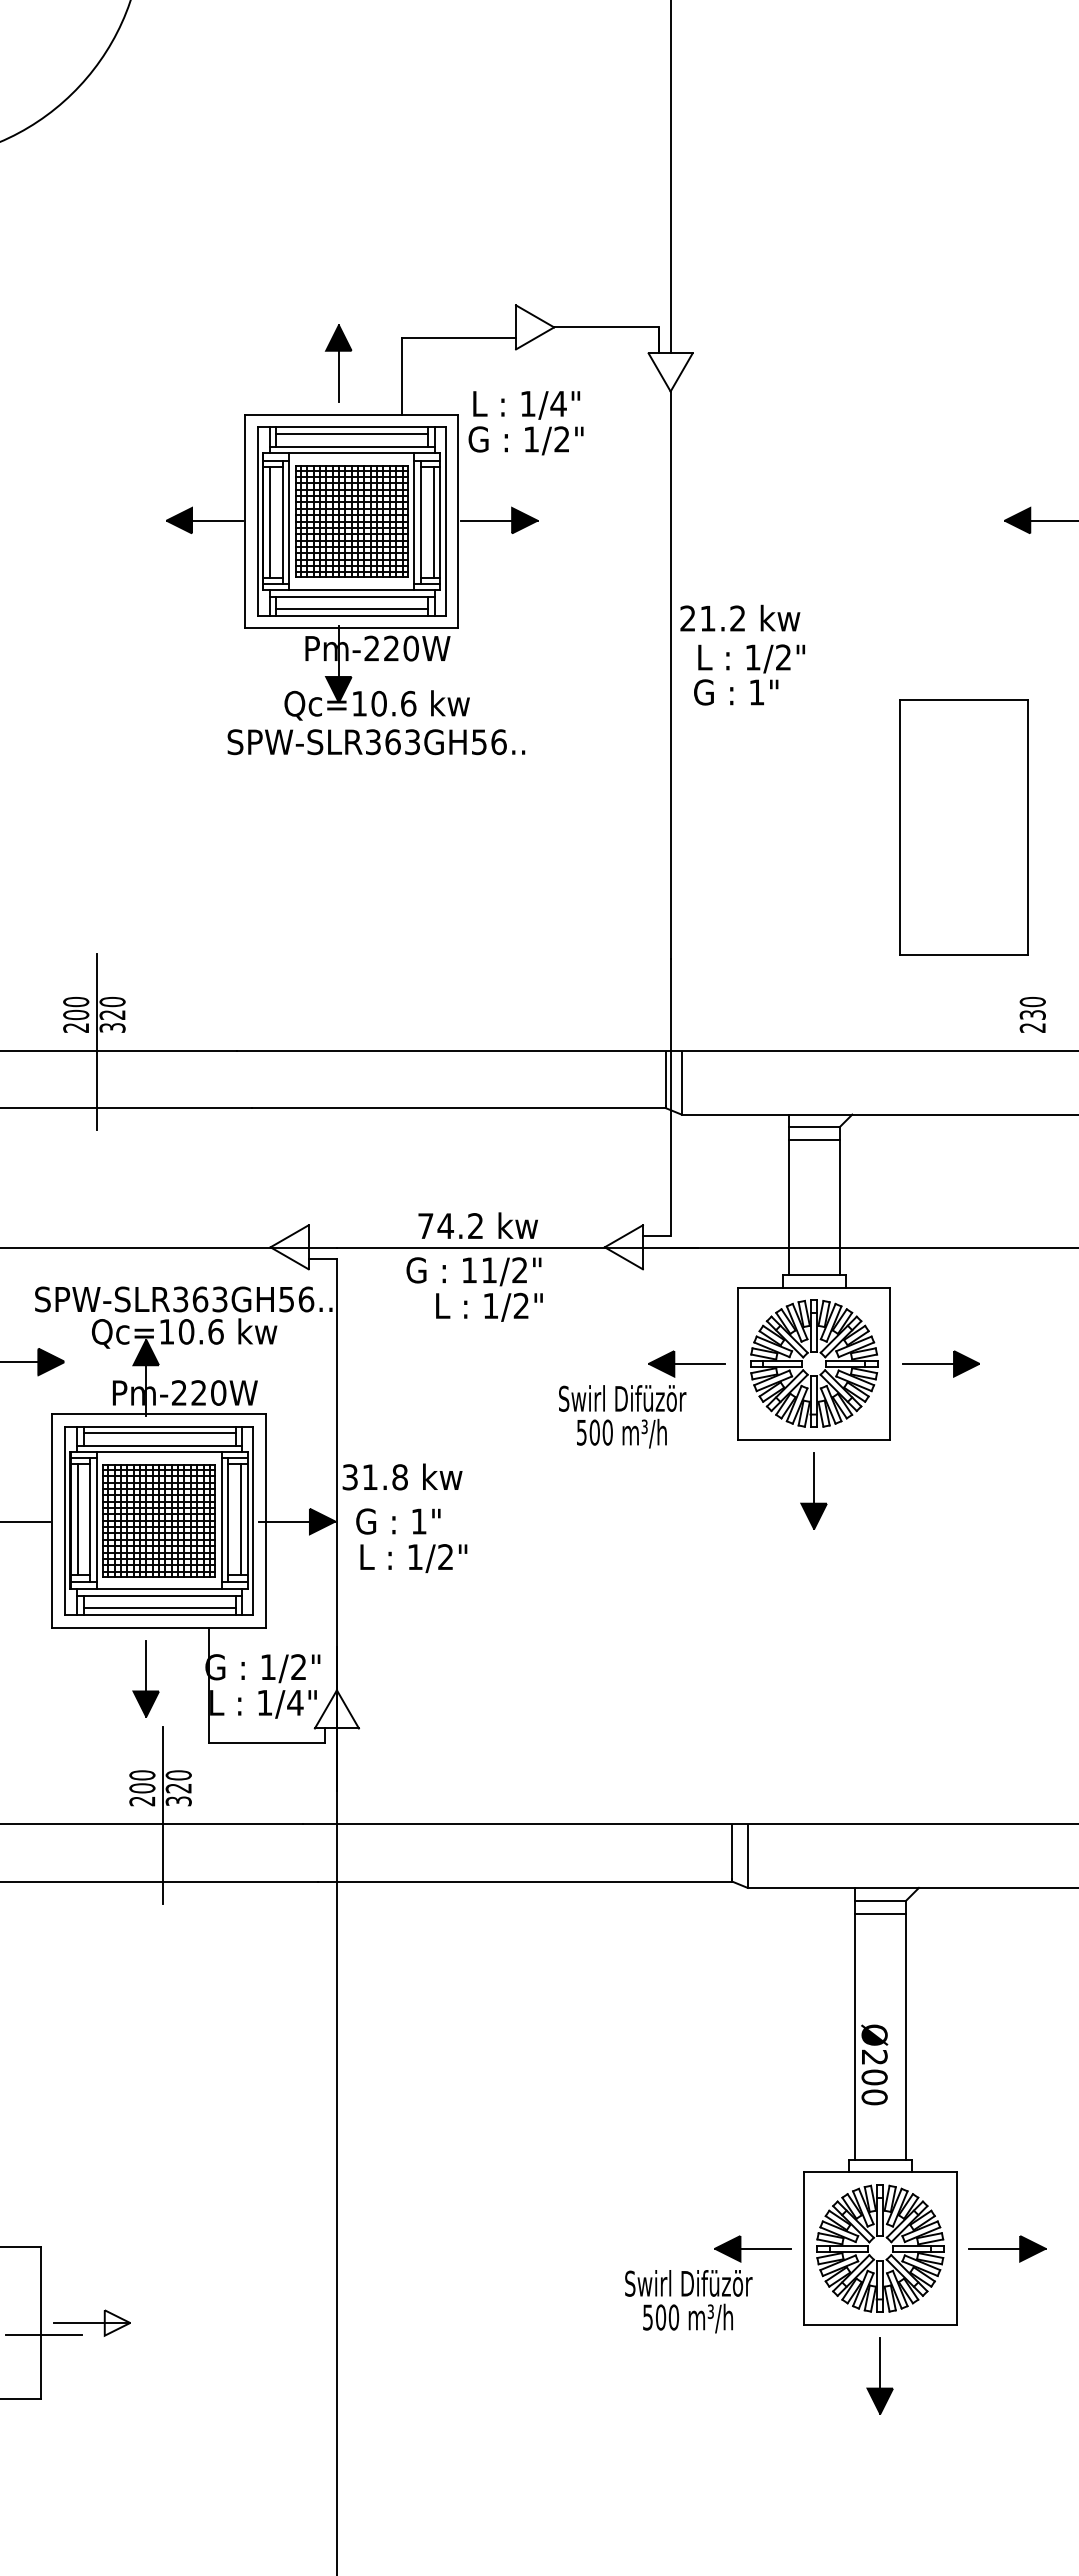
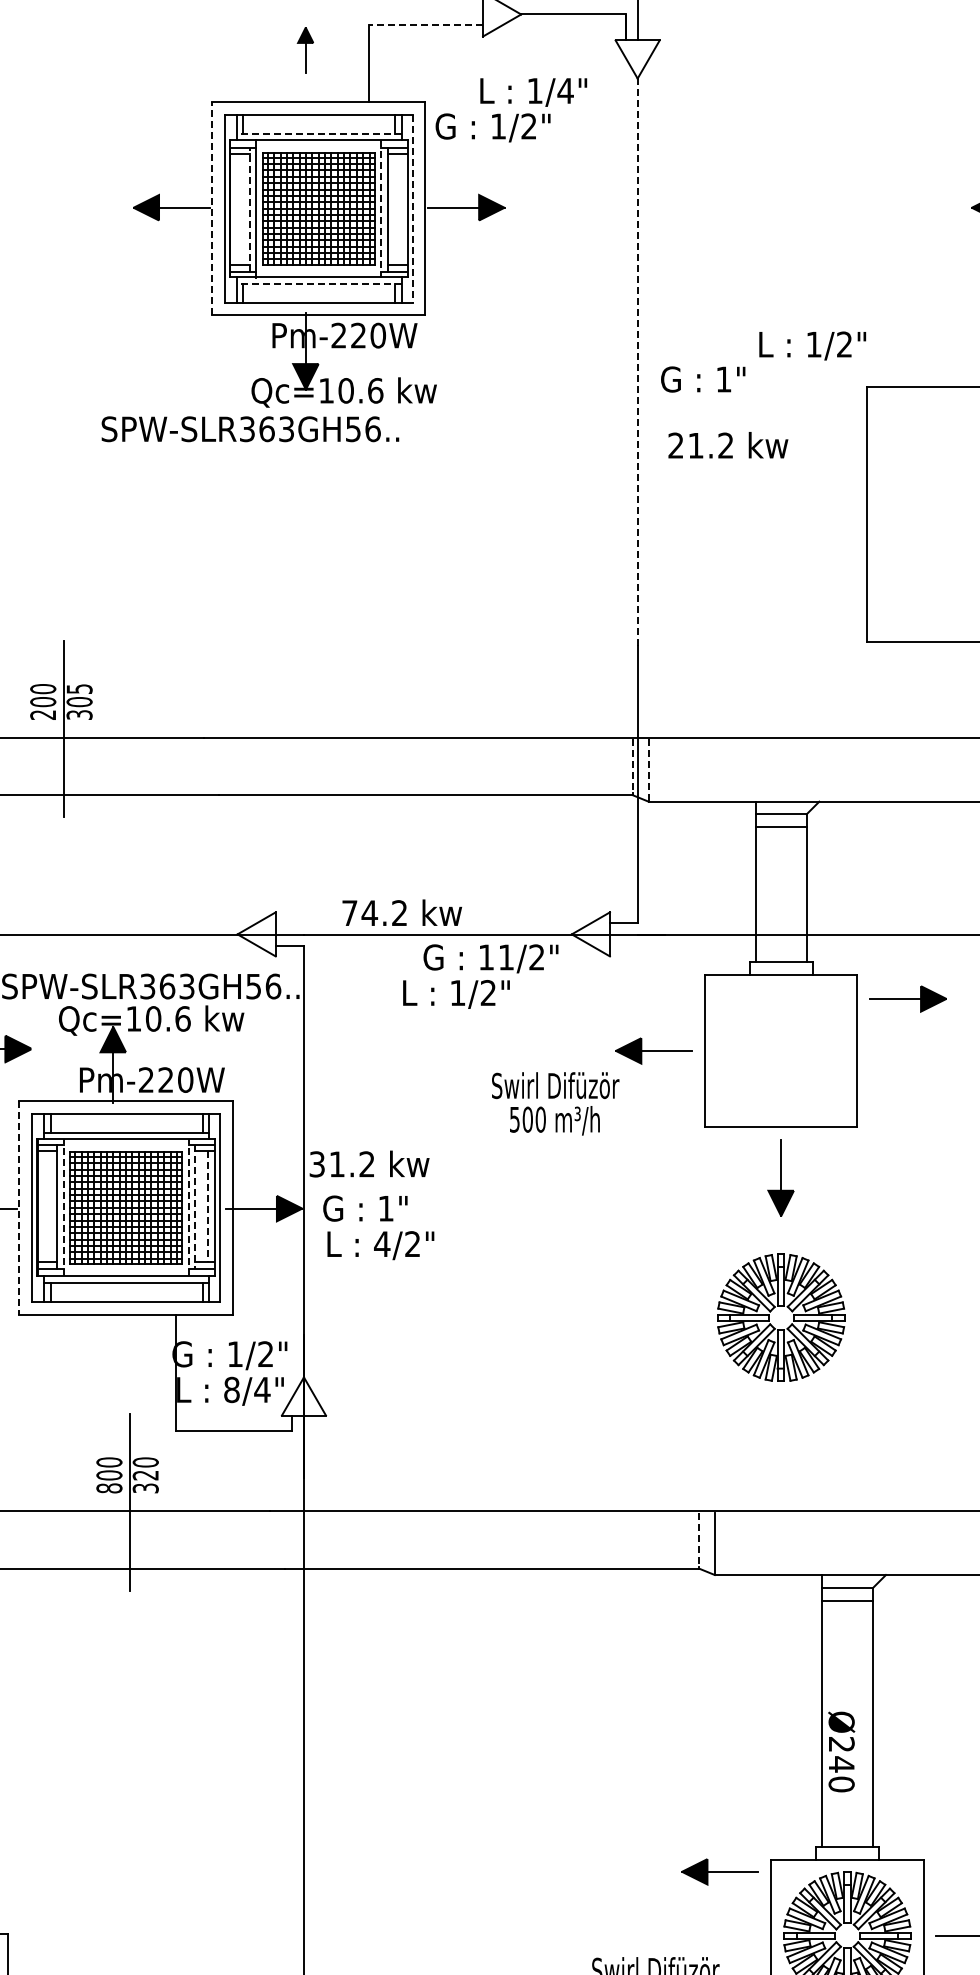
line: (458, 338) -> (425, 25), solid -> dashed
part: (338, 363) -> (305, 50), size x0.6
text: (526, 405) -> (533, 92), moved
line: (352, 433) -> (319, 120), removed
line: (351, 446) -> (318, 133), solid -> dashed
line: (244, 521) -> (211, 208), solid -> dashed
line: (414, 521) -> (381, 208), solid -> dashed
line: (270, 522) -> (237, 209), removed
line: (282, 522) -> (249, 209), solid -> dashed
line: (433, 522) -> (400, 209), removed
line: (445, 522) -> (412, 209), solid -> dashed
line: (351, 596) -> (318, 283), solid -> dashed
line: (352, 609) -> (319, 296), removed
text: (740, 617) -> (728, 444), moved
text: (751, 658) -> (812, 345), moved
line: (670, 674) -> (637, 361), solid -> dashed
text: (376, 742) -> (250, 429), moved
text: (112, 1008) -> (79, 695), 320 -> 305
line: (665, 1080) -> (632, 767), solid -> dashed
line: (681, 1083) -> (648, 770), solid -> dashed
text: (477, 1225) -> (401, 912), moved
text: (473, 1271) -> (490, 958), moved
part: (814, 1363) -> (781, 1317), moved
part: (940, 1363) -> (907, 998), moved
text: (622, 1416) -> (555, 1103), moved
line: (159, 1432) -> (126, 1119), removed
text: (399, 1477) -> (366, 1164), 31.8 -> 31.2
line: (77, 1519) -> (44, 1206), removed
line: (228, 1519) -> (195, 1206), solid -> dashed
line: (240, 1519) -> (207, 1206), solid -> dashed
line: (52, 1520) -> (19, 1207), solid -> dashed
line: (96, 1520) -> (63, 1207), solid -> dashed
line: (221, 1520) -> (188, 1207), solid -> dashed
text: (415, 1556) -> (382, 1243), 1/2" -> 4/2"
line: (159, 1608) -> (126, 1295), removed
part: (145, 1678) -> (112, 1365), removed
text: (264, 1702) -> (231, 1389), 1/4" -> 8/4"
text: (142, 1801) -> (109, 1488), 200 -> 800
line: (732, 1853) -> (699, 1540), solid -> dashed
text: (874, 2077) -> (841, 1764), Ø200 -> Ø240
part: (752, 2248) -> (719, 1871), moved

